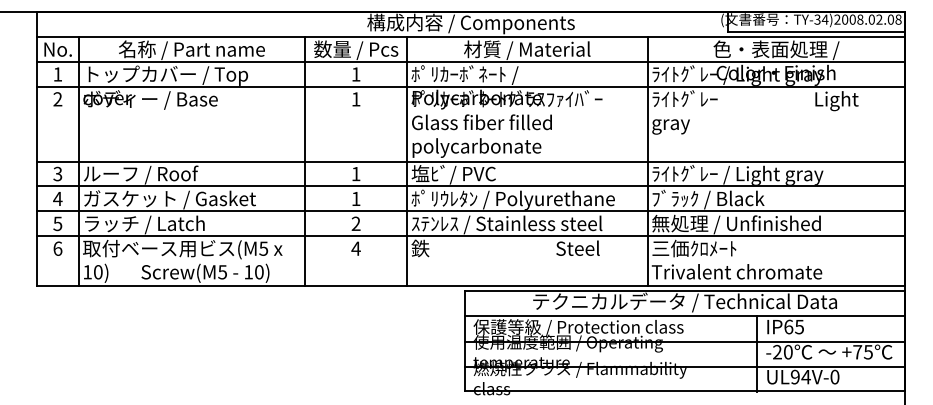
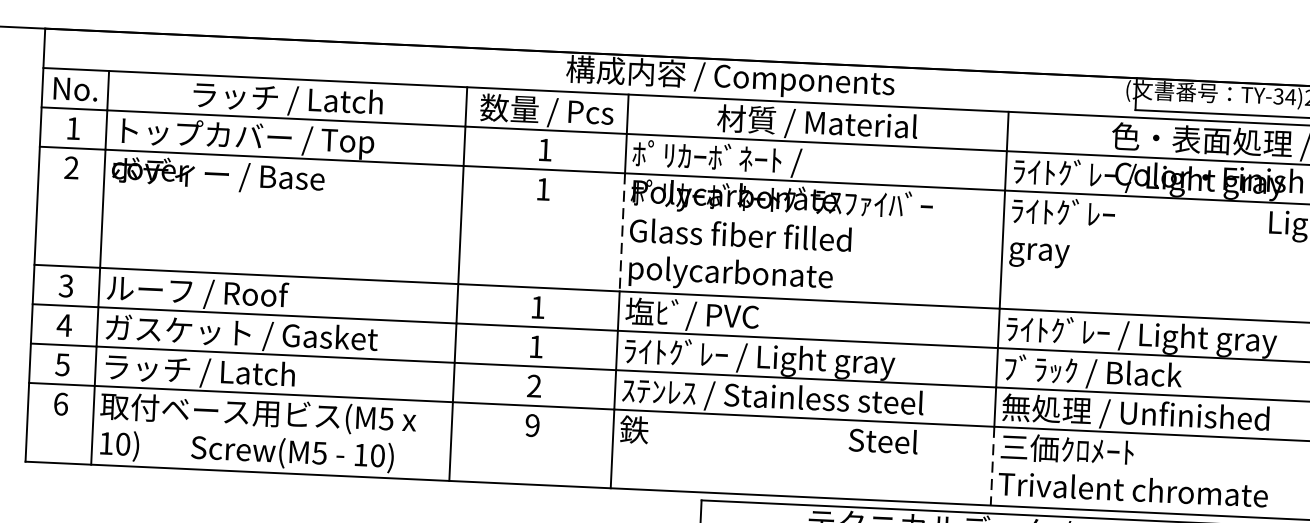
text: (191, 49) -> (286, 98), 名称 / Part name -> ラッチ / Latch^M^J
line: (407, 124) -> (622, 232), solid -> dashed
text: (512, 199) -> (783, 358), ﾎﾟﾘｳﾚﾀﾝ / Polyurethane -> ﾗｲﾄｸﾞﾚｰ / Light gray
text: (355, 248) -> (531, 425), 4 -> 9
line: (647, 261) -> (992, 466), solid -> dashed

